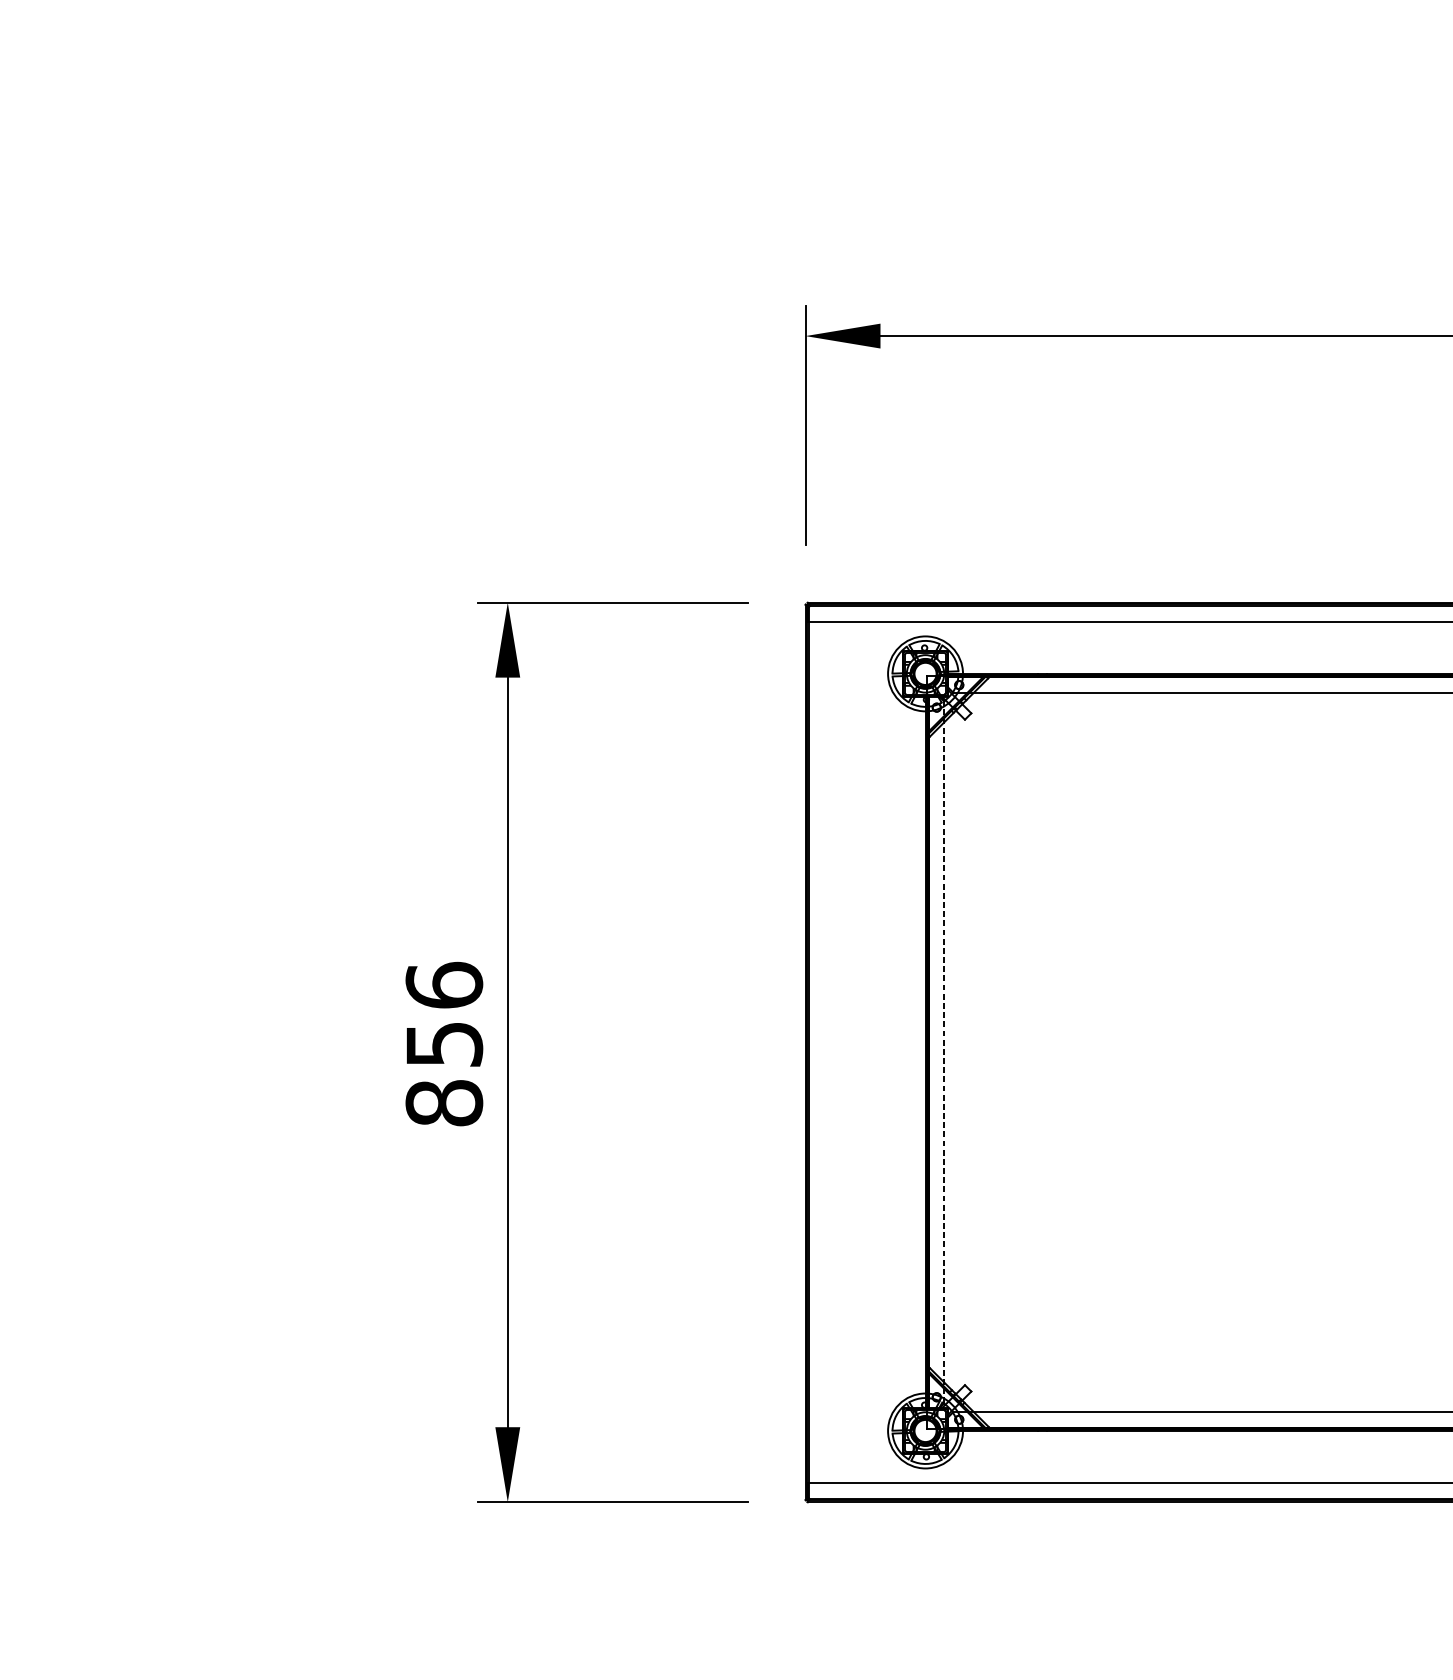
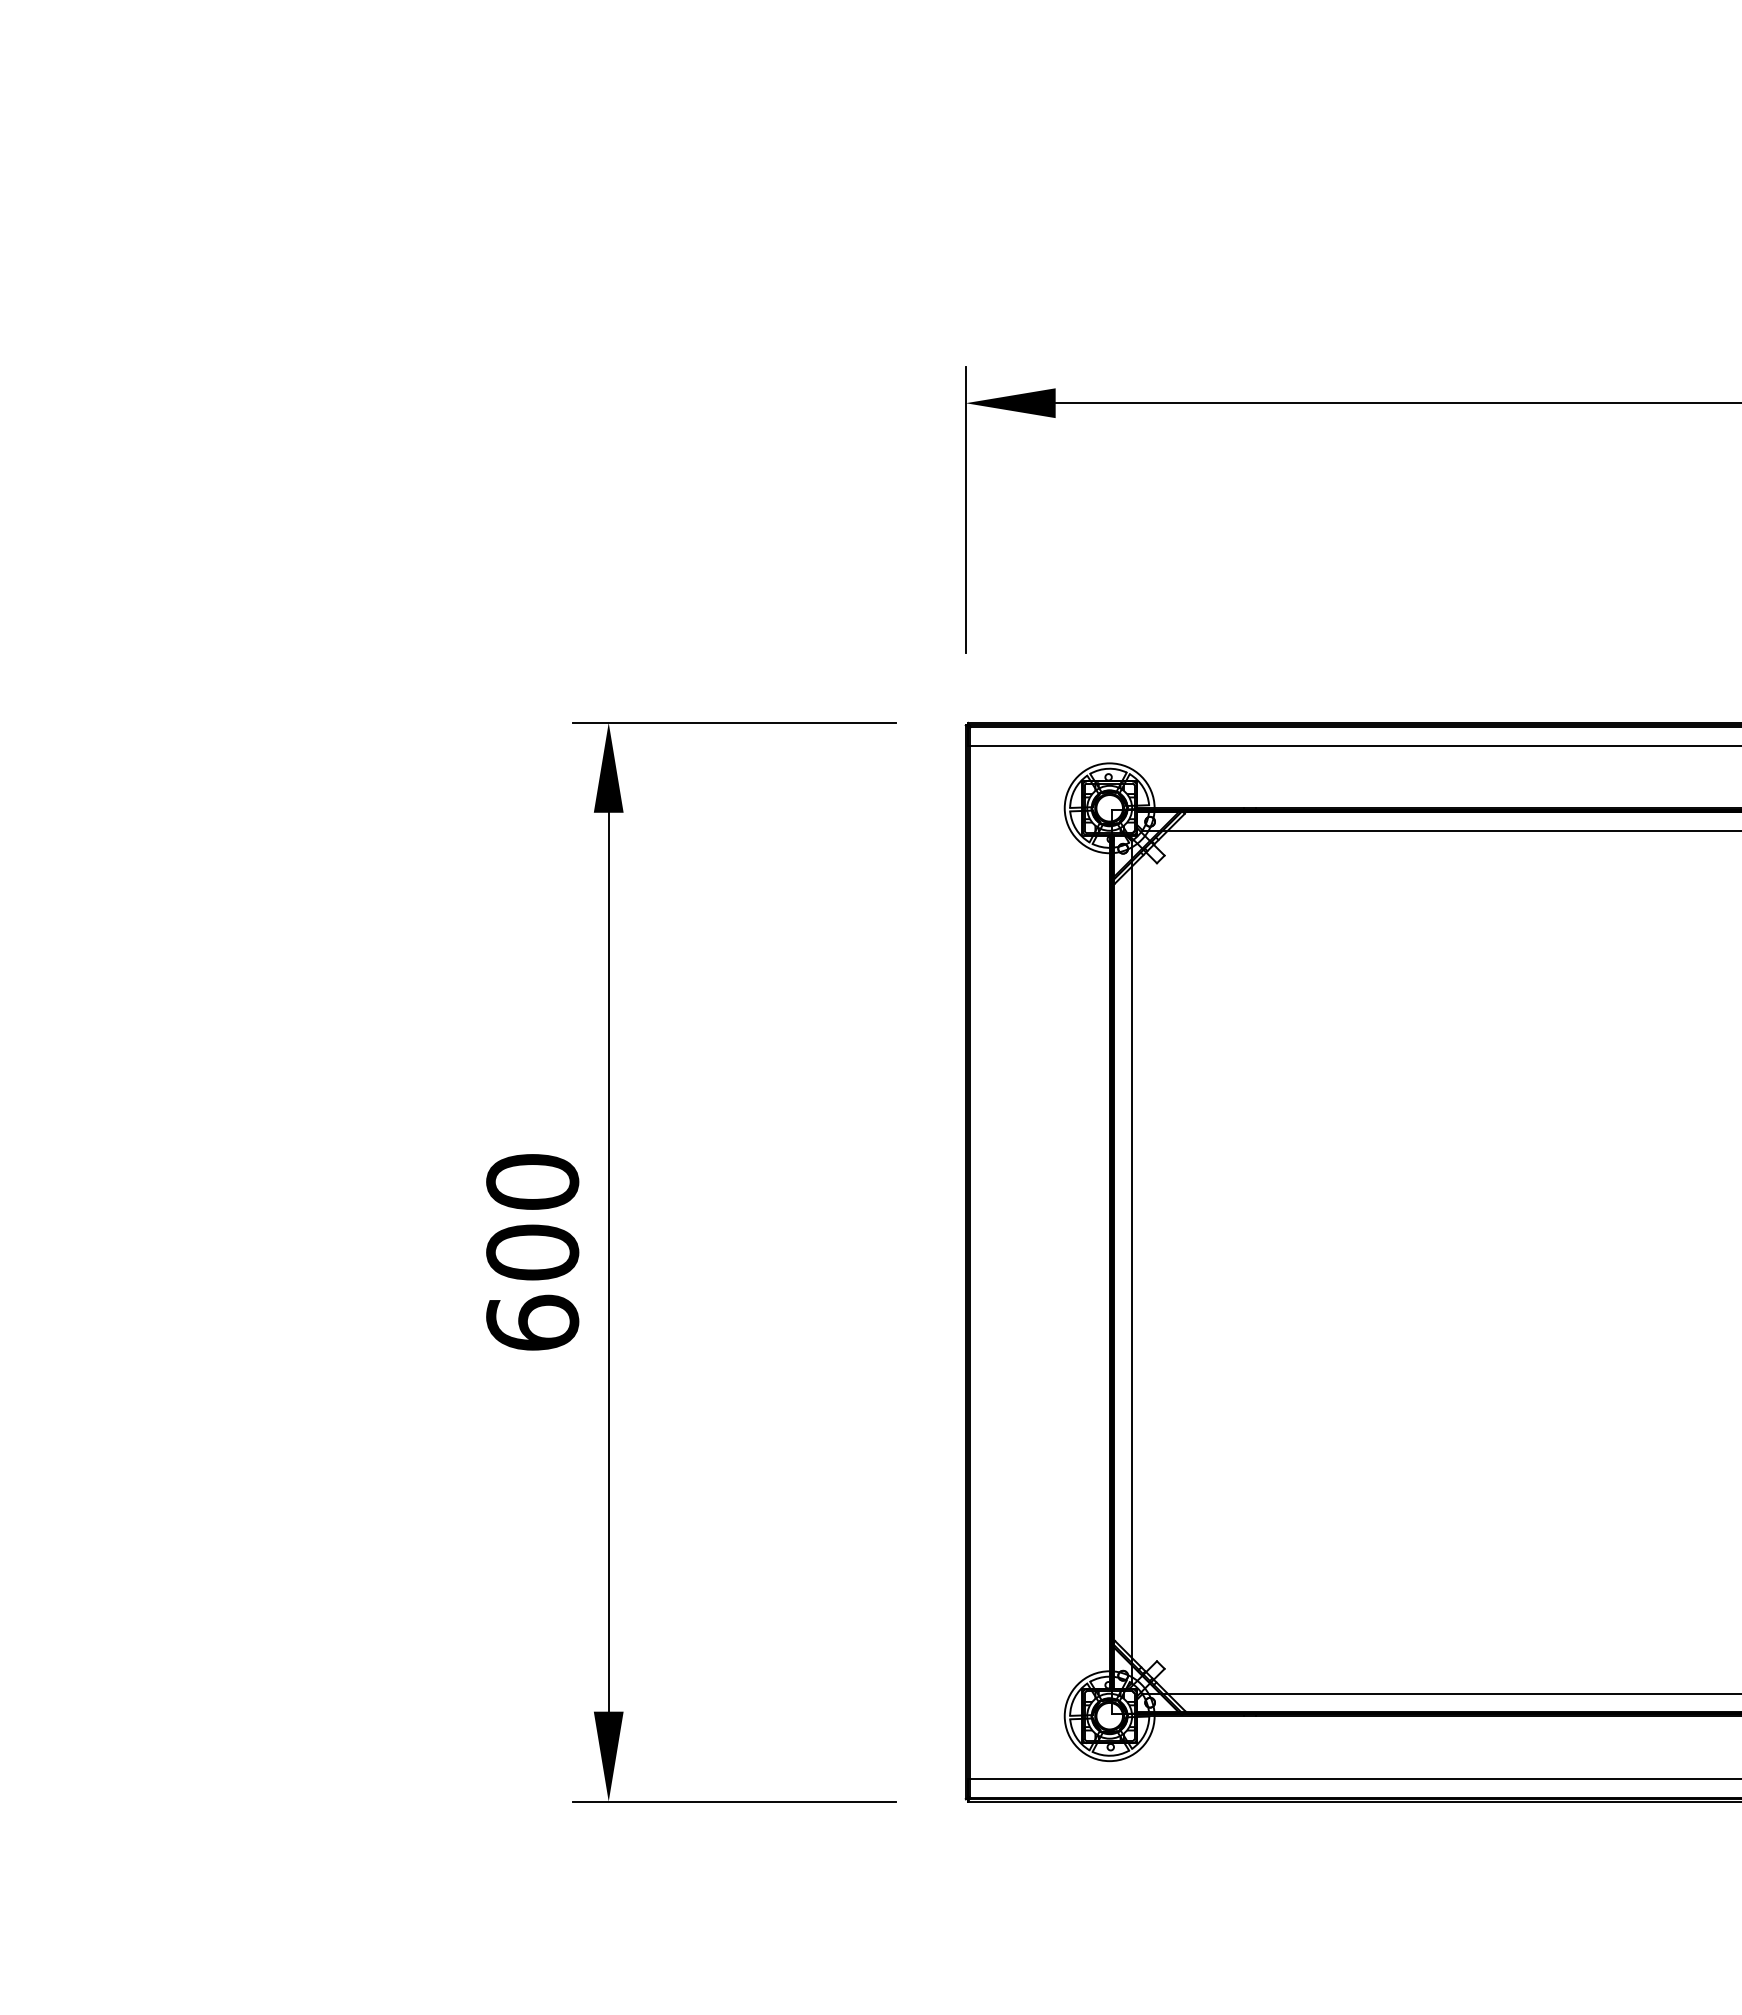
text: (444, 1043) -> (532, 1251), 856 -> 600
line: (944, 1052) -> (1132, 1262), dashed -> solid

